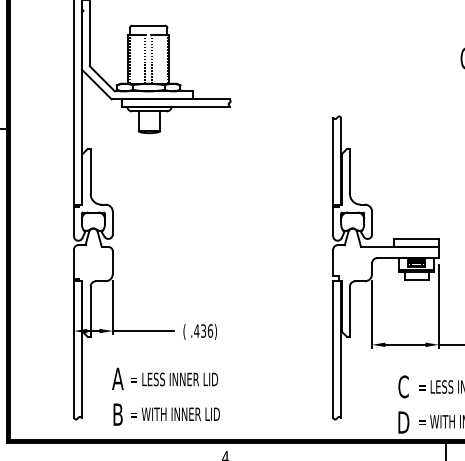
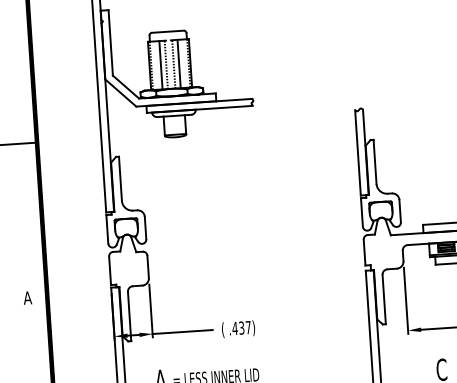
line: (139, 58) -> (161, 64), added
line: (157, 58) -> (178, 63), added
text: (210, 330) -> (248, 327), .436) -> .437)

